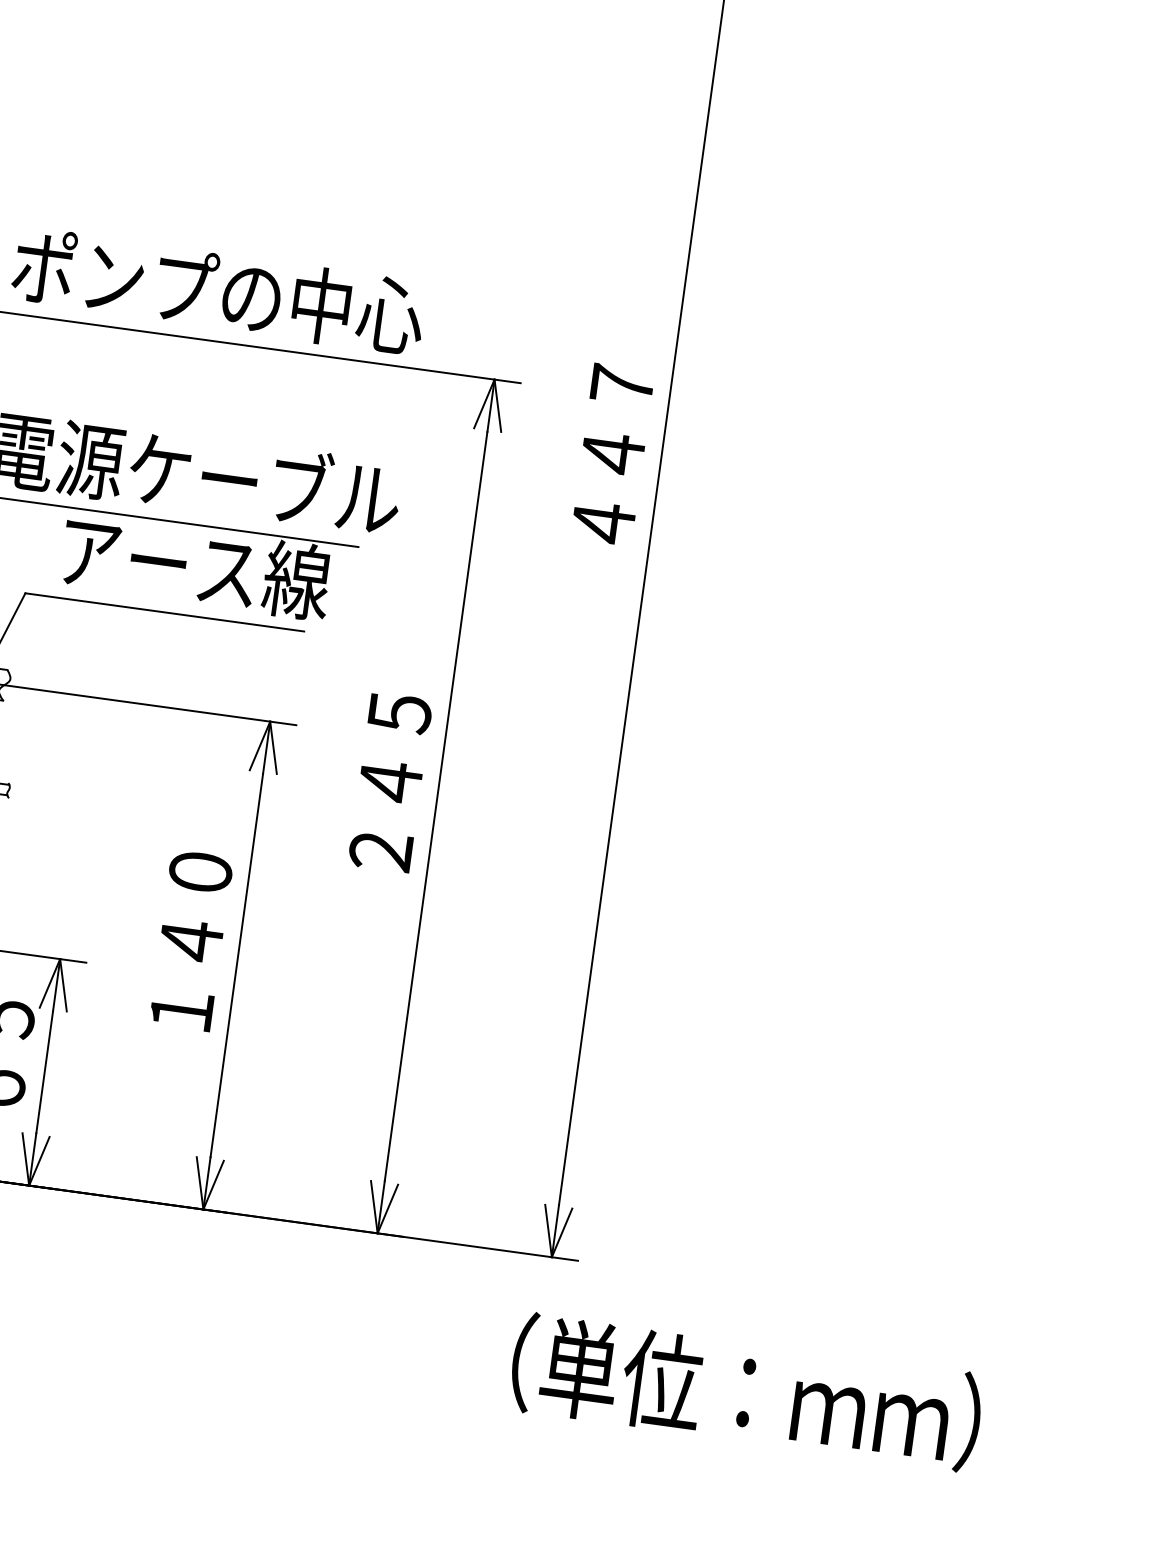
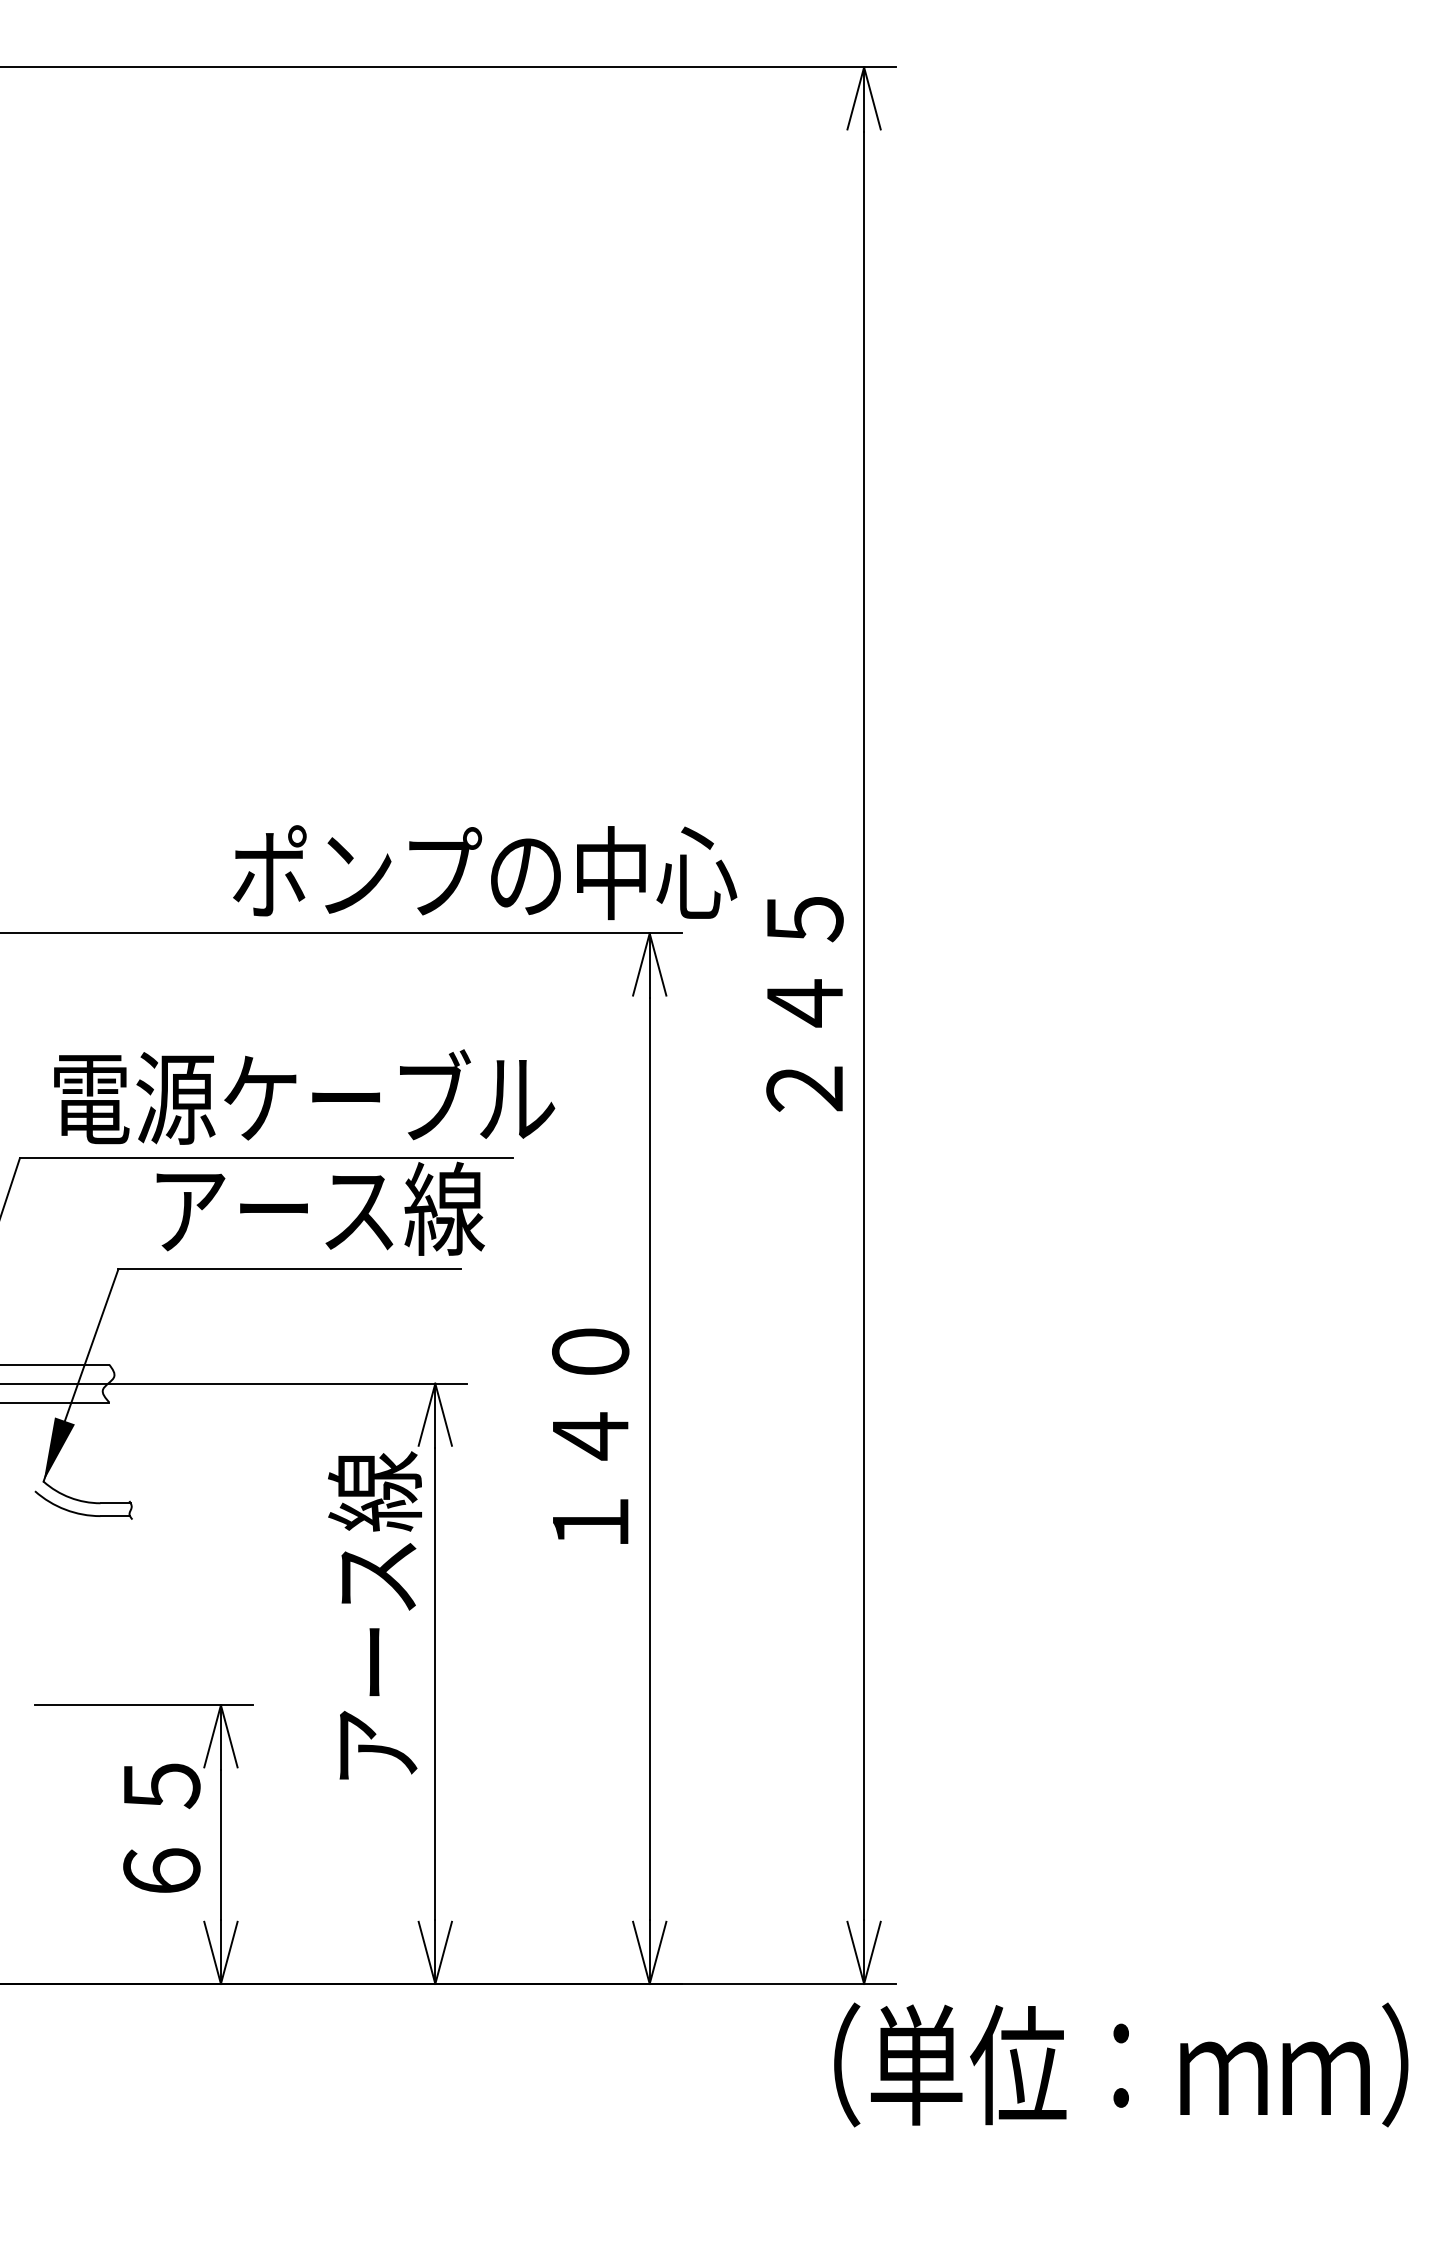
text: (219, 291) -> (485, 872), moved
text: (612, 454) -> (804, 1004), ４４７ -> ２４５
text: (390, 781) -> (590, 1436), ２４５ -> １４０
text: (194, 903) -> (374, 1615), １４０ -> アース線
text: (746, 1391) -> (1121, 2064), moved

